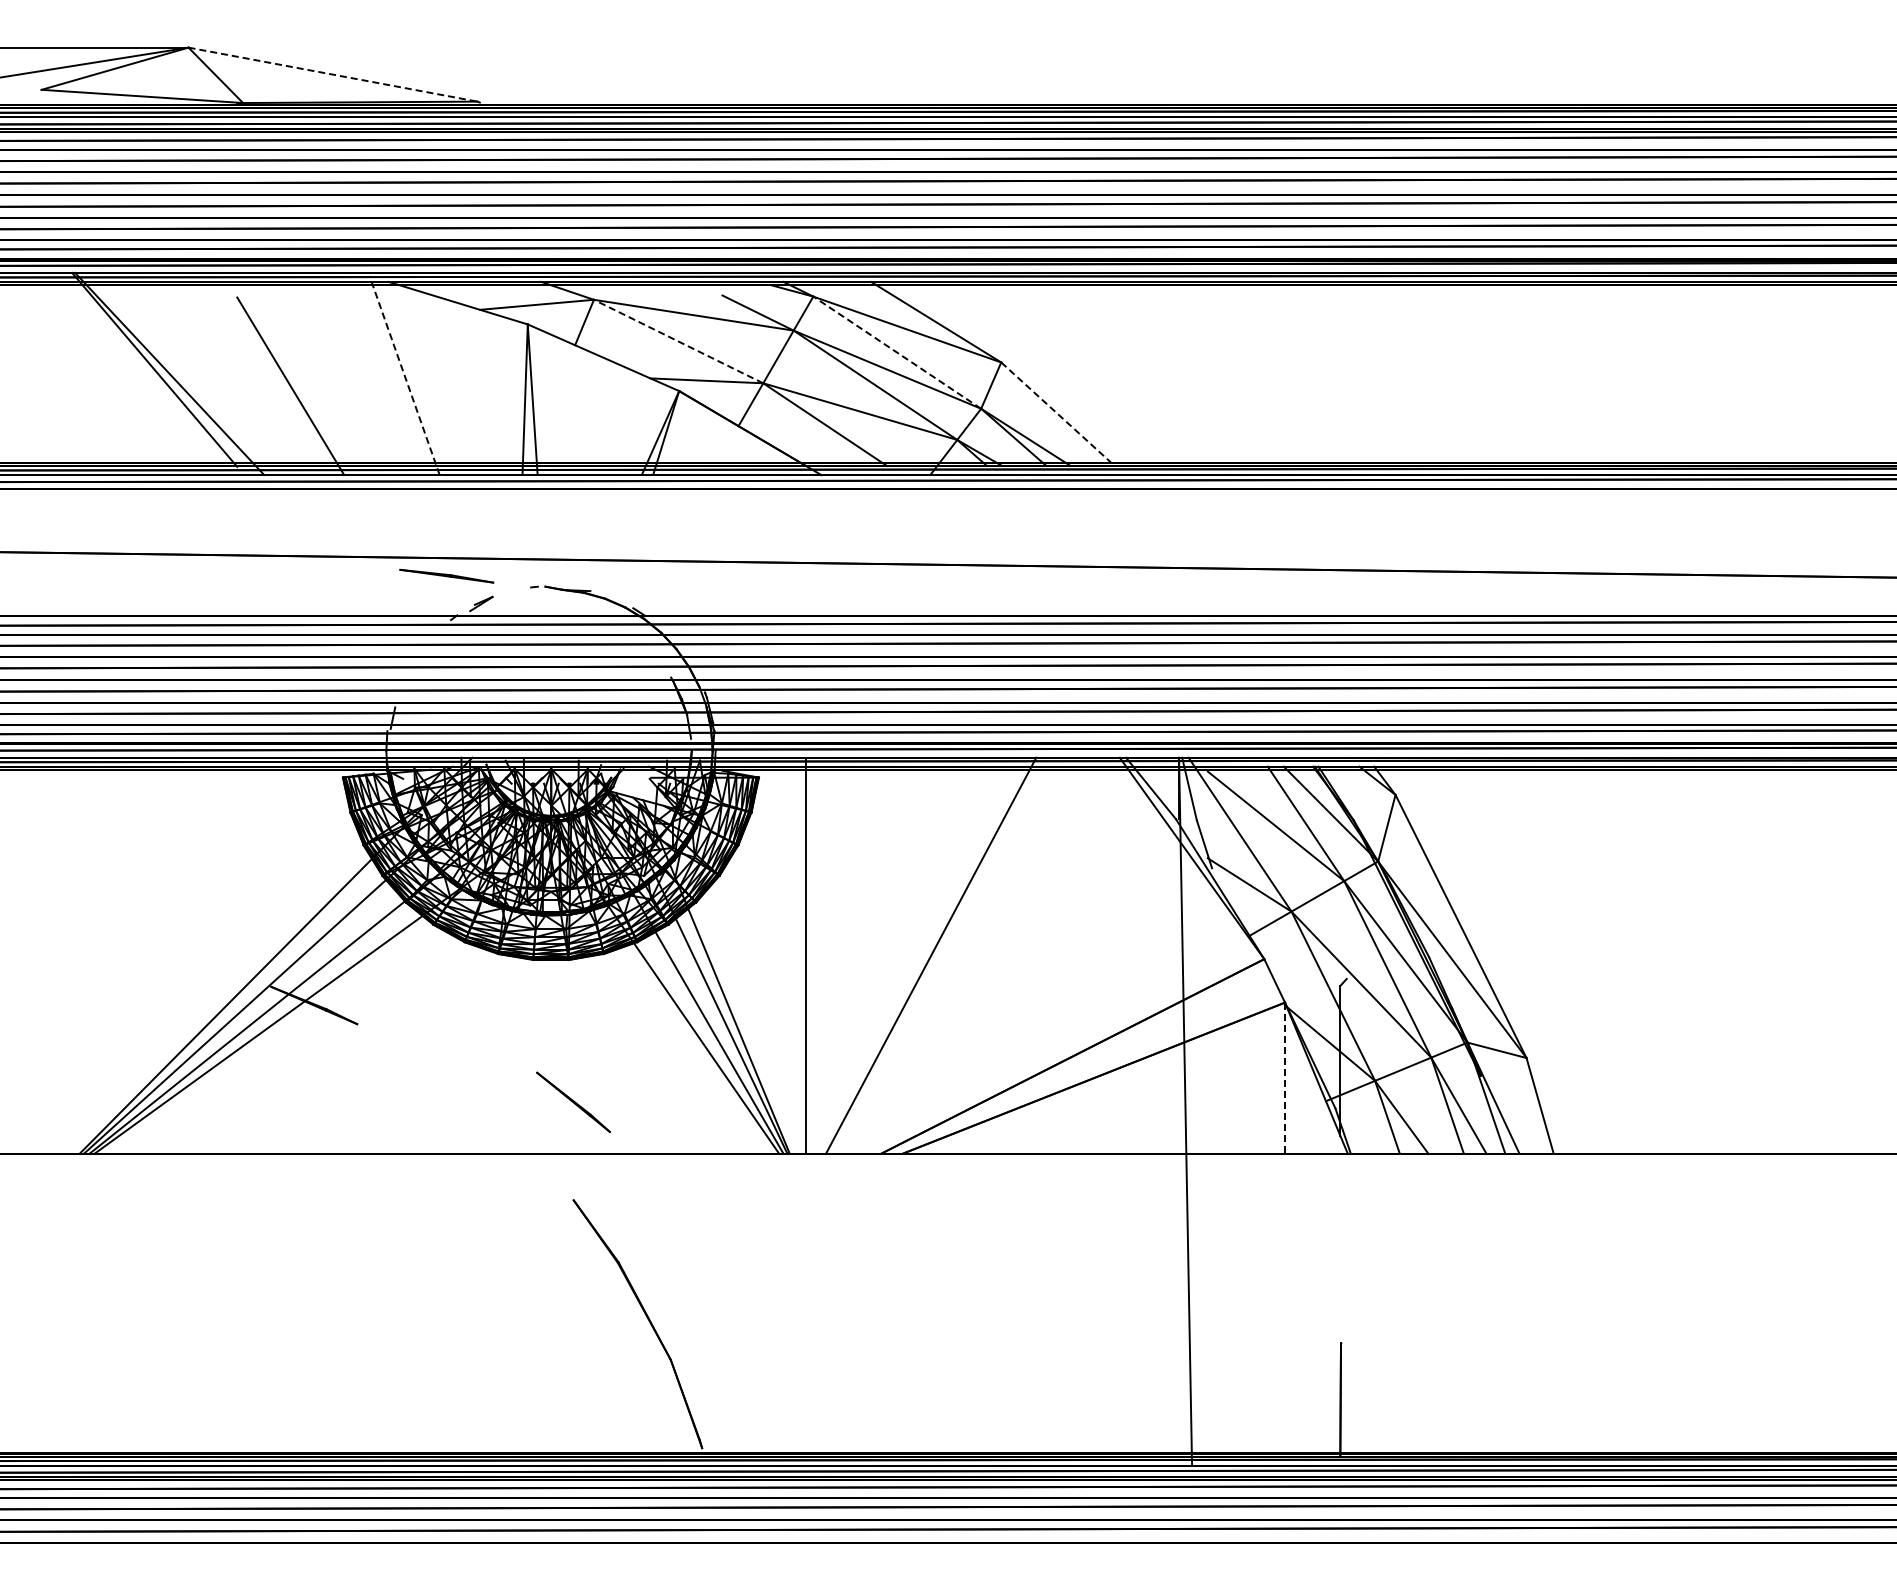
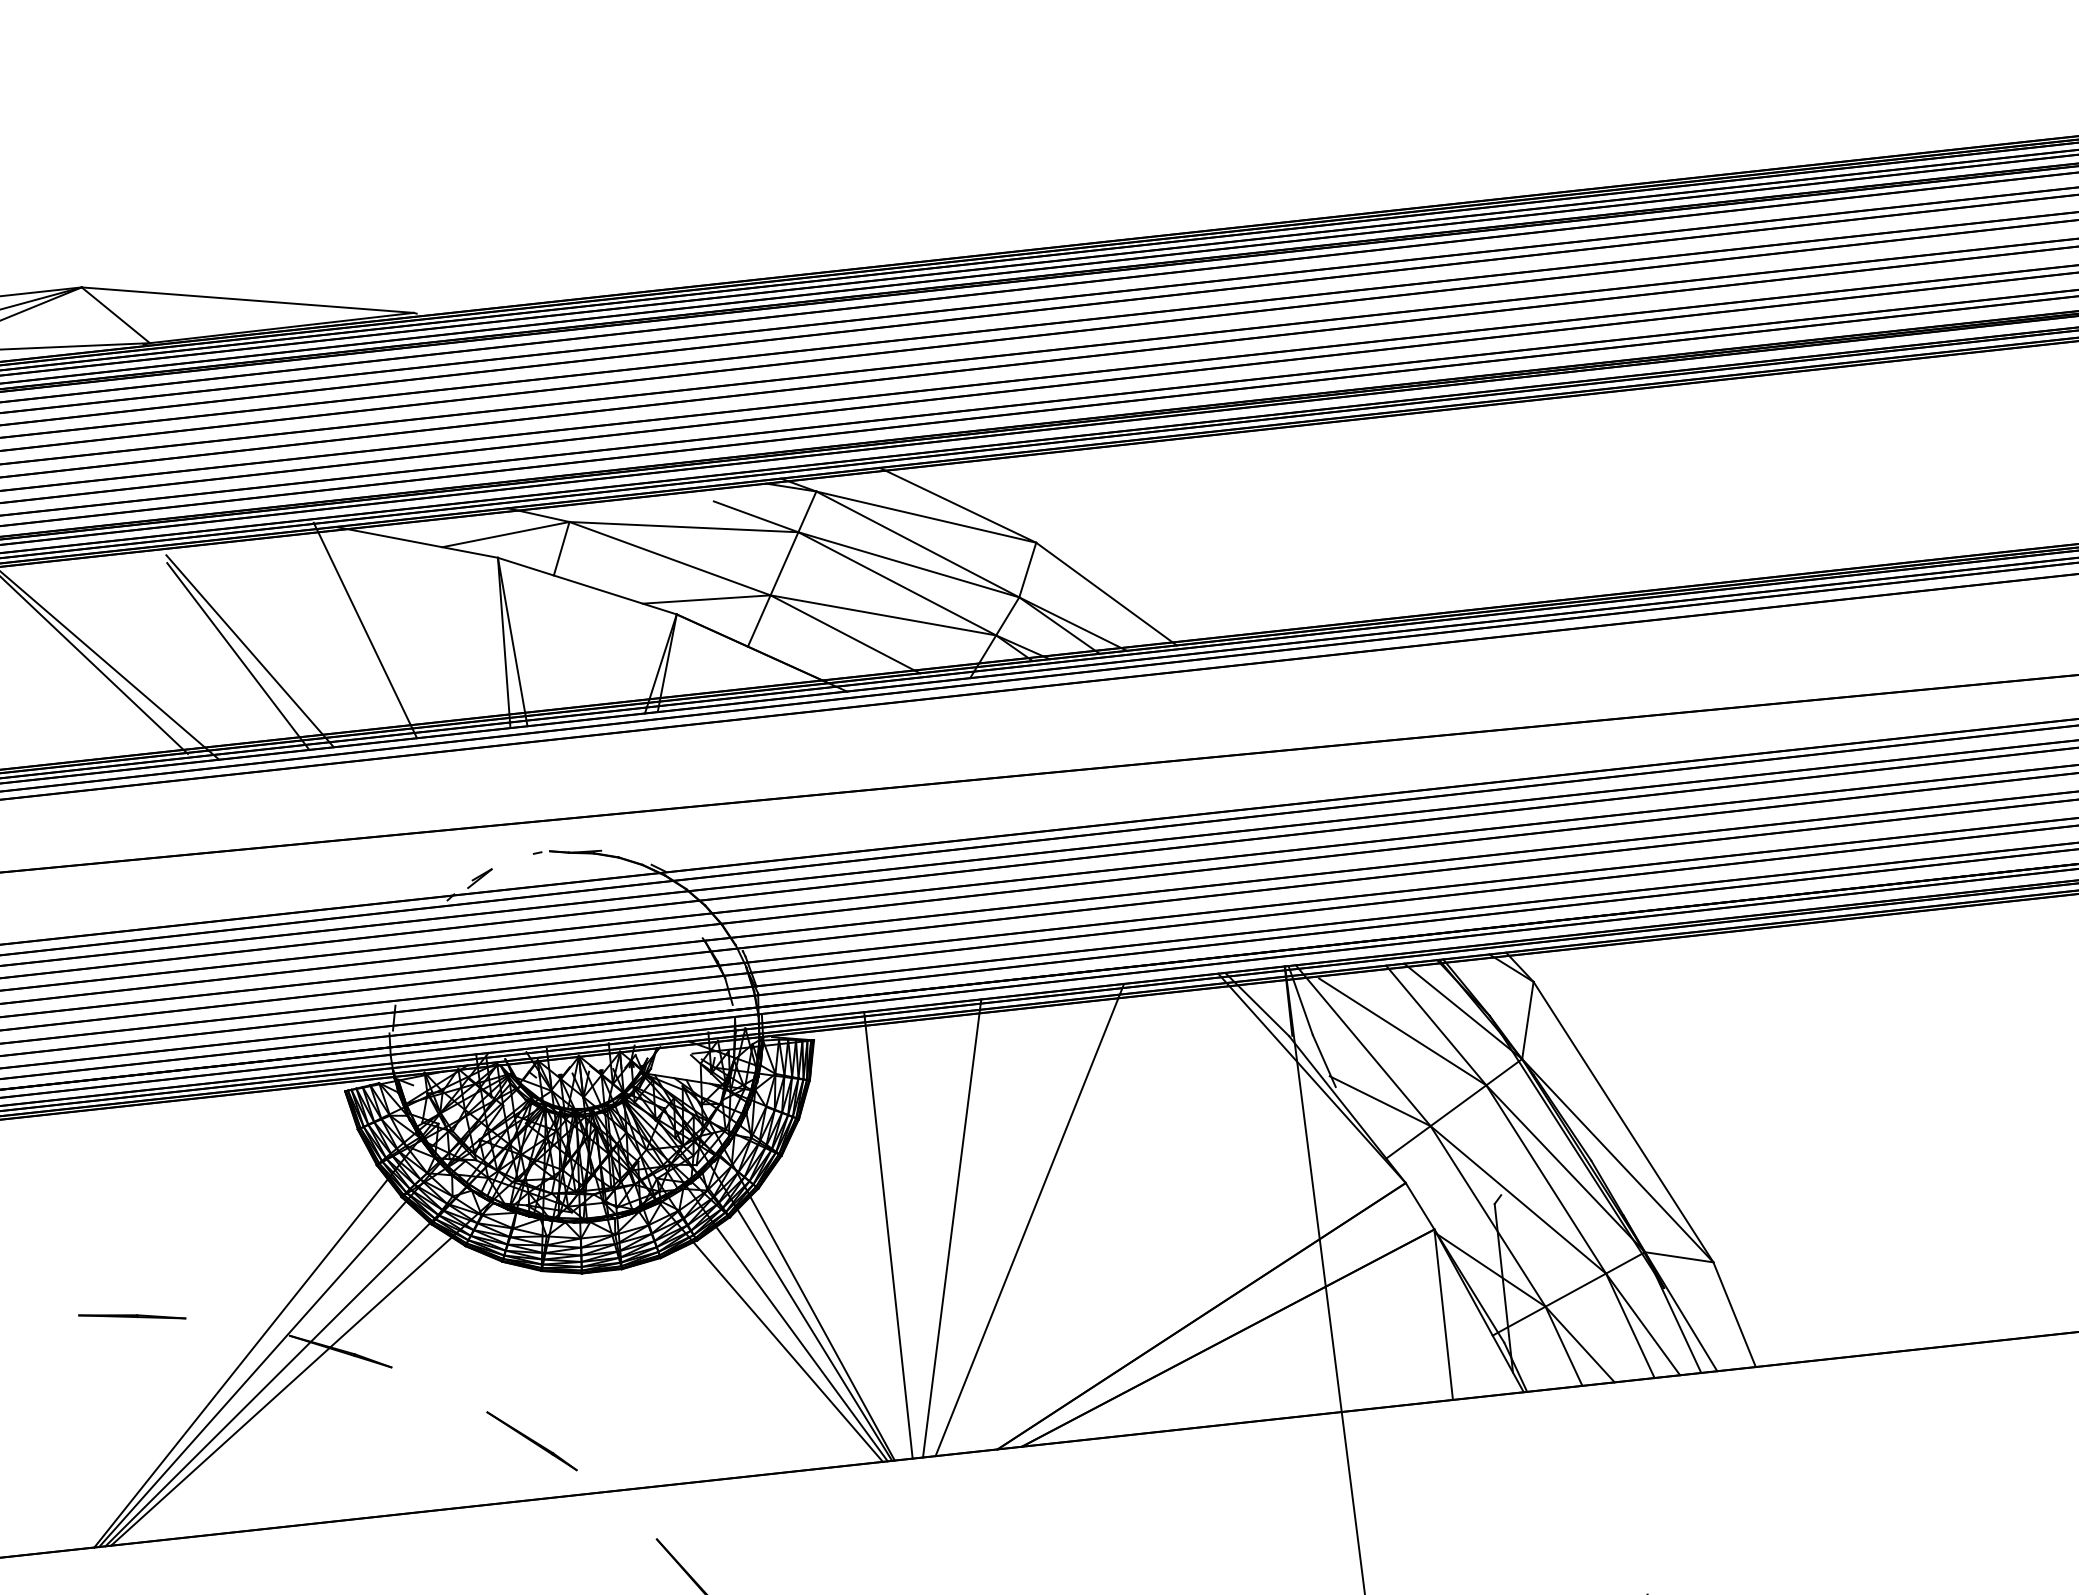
line: (332, 74) -> (247, 300), dashed -> solid
line: (678, 341) -> (669, 558), dashed -> solid
line: (897, 352) -> (918, 544), dashed -> solid
line: (404, 375) -> (365, 630), dashed -> solid
line: (301, 382) -> (250, 650), added
line: (1058, 414) -> (1107, 594), dashed -> solid
line: (446, 575) -> (131, 1316), moved
line: (861, 955) -> (951, 1228), added
line: (1285, 1078) -> (1444, 1314), dashed -> solid
line: (573, 1101) -> (531, 1440), moved

